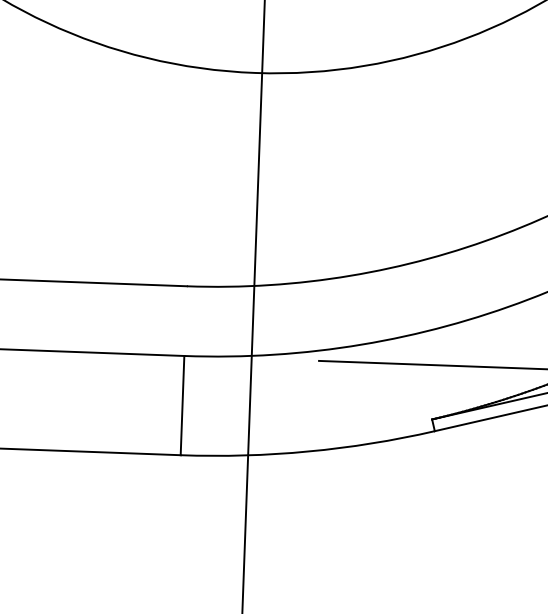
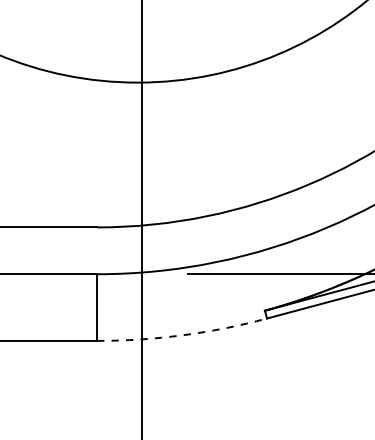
arc: (308, 451) -> (182, 335), solid -> dashed

